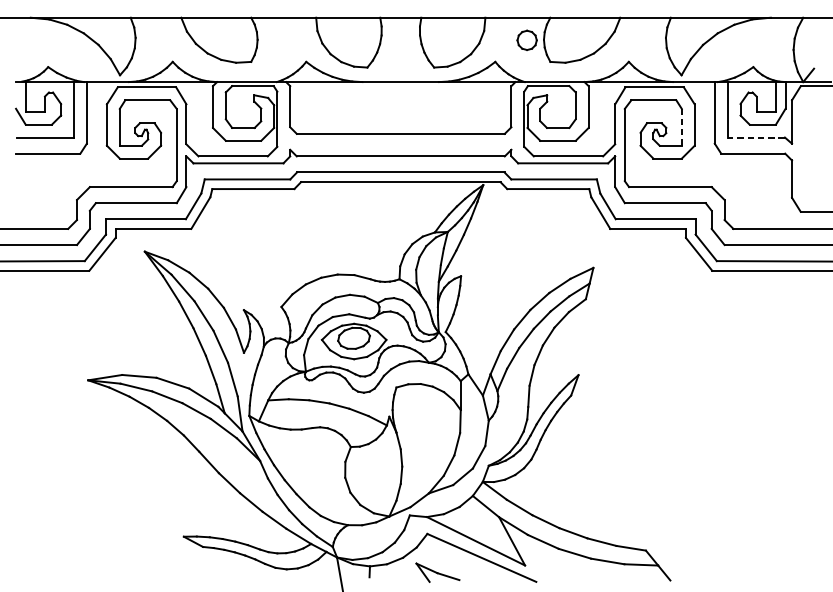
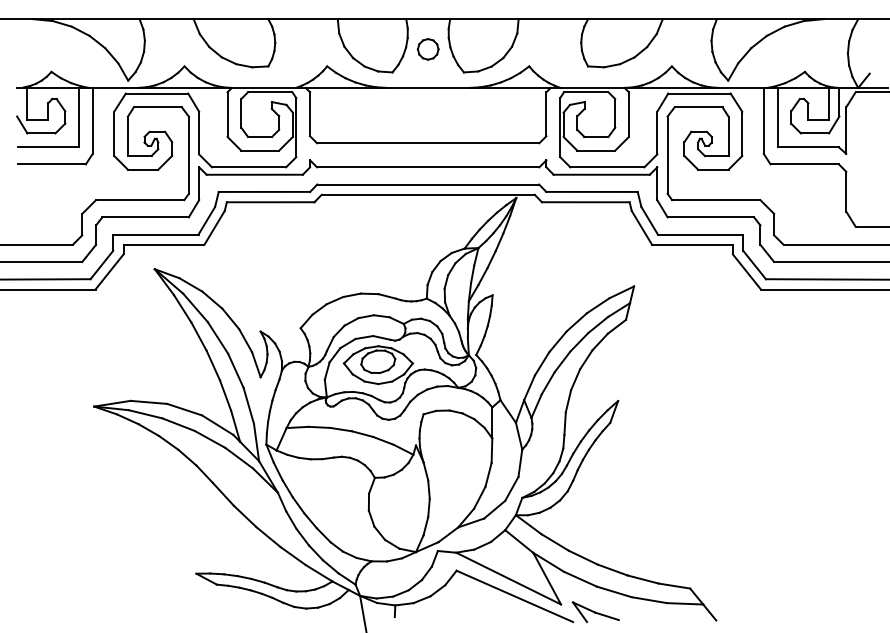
part: (526, 40) -> (427, 49), moved
line: (681, 127) -> (728, 136), dashed -> solid
line: (756, 137) -> (808, 147), dashed -> solid
part: (437, 572) -> (595, 611), moved

